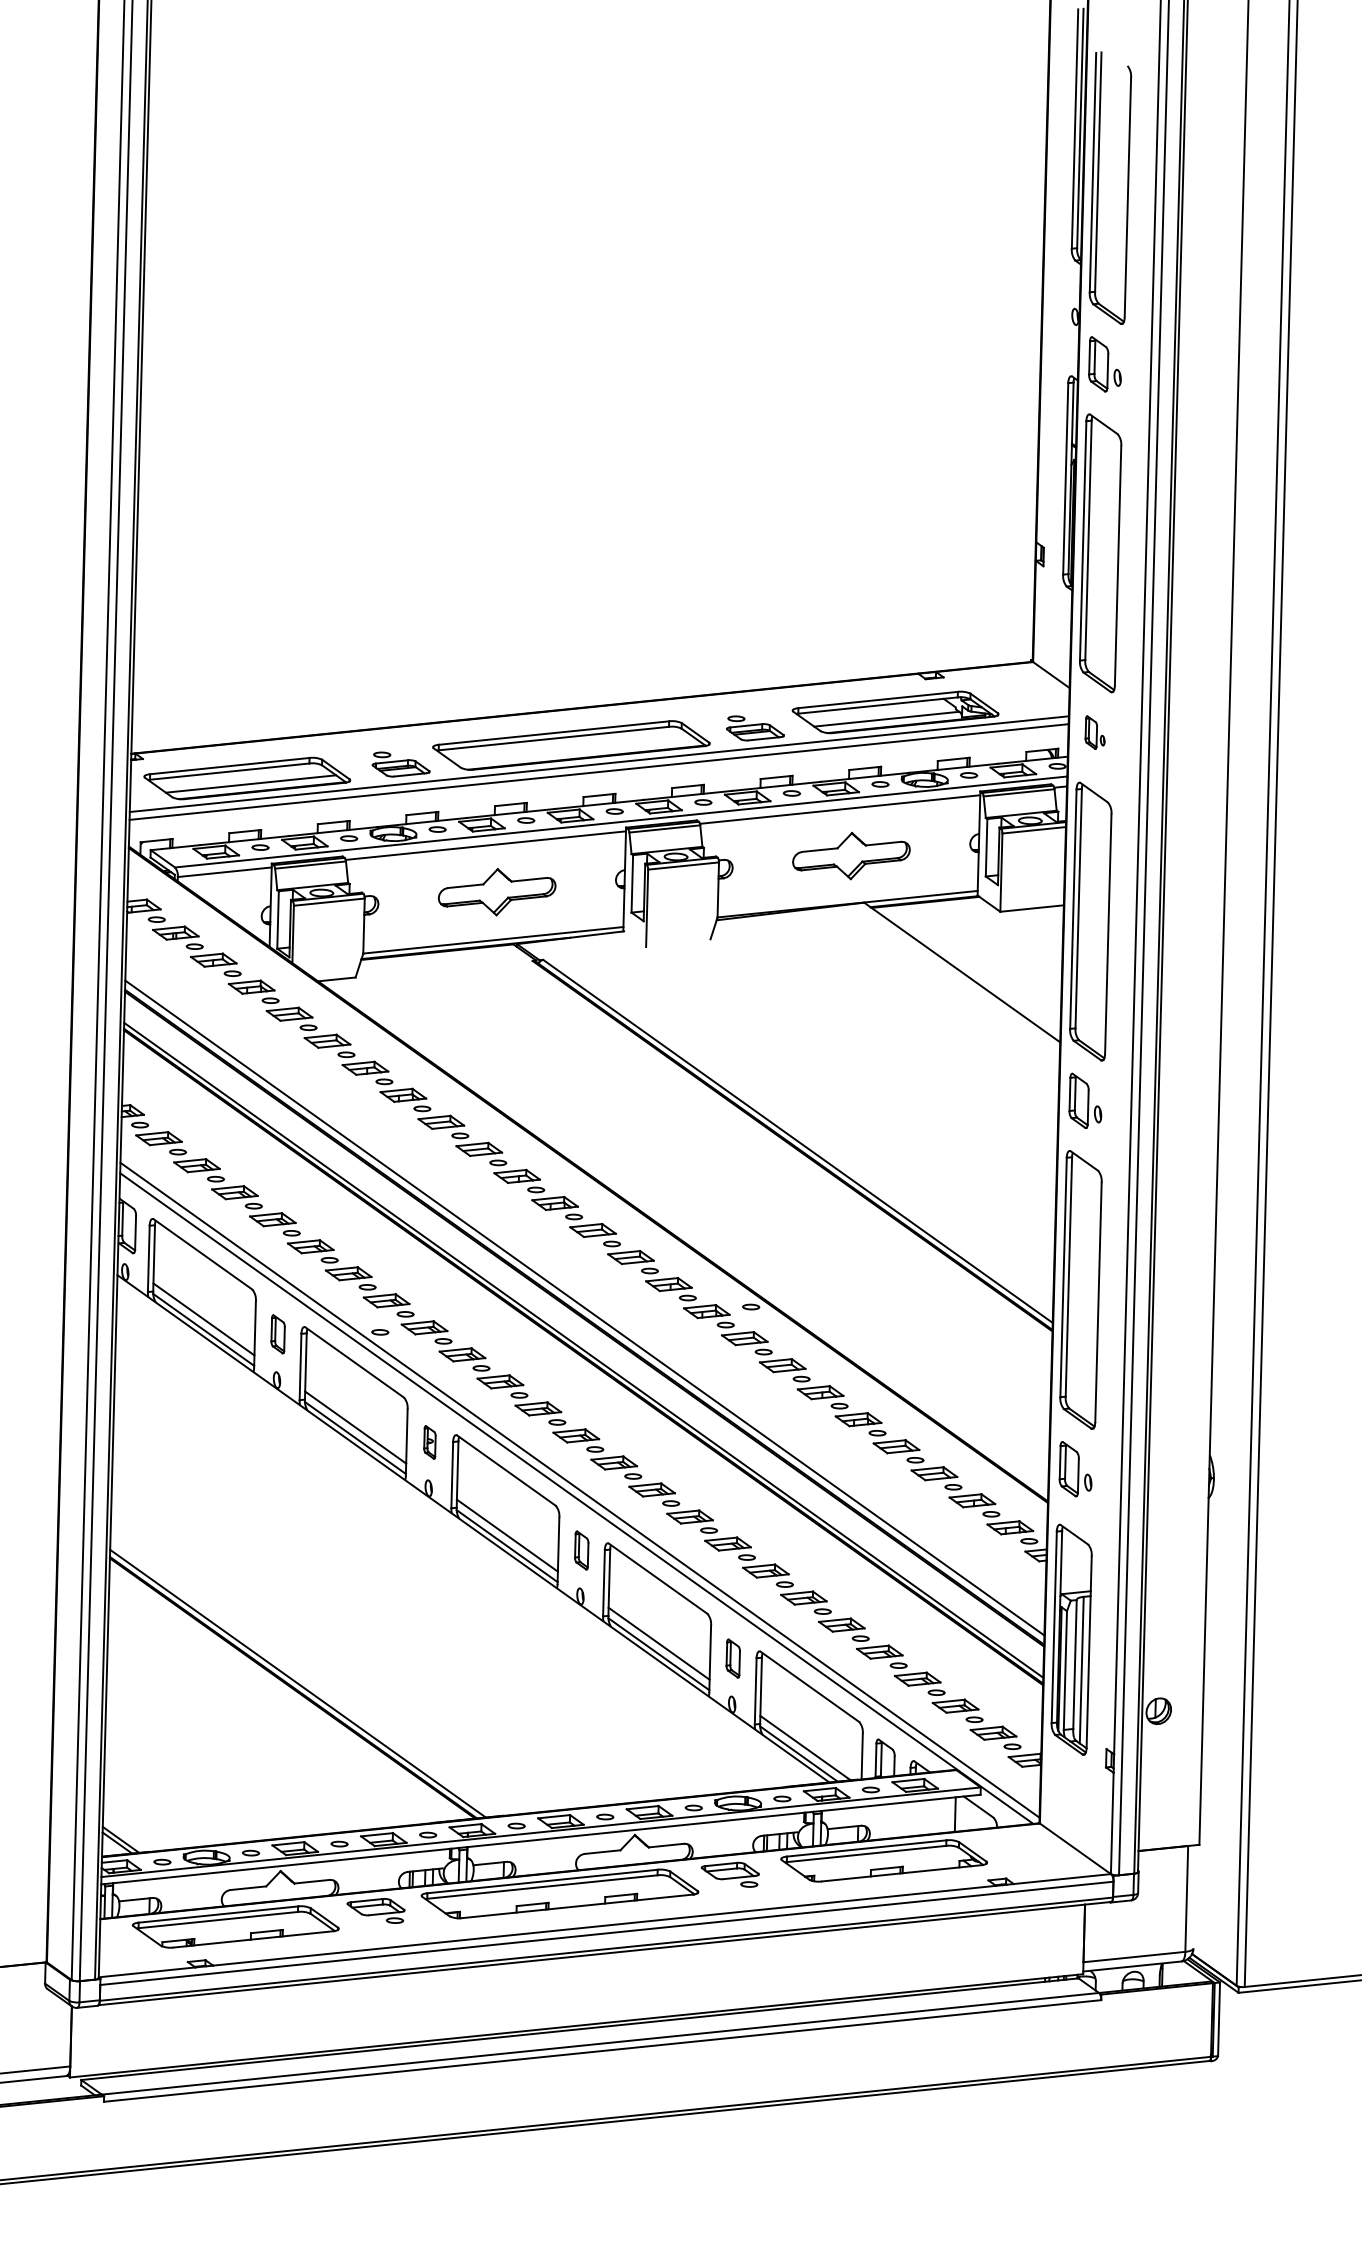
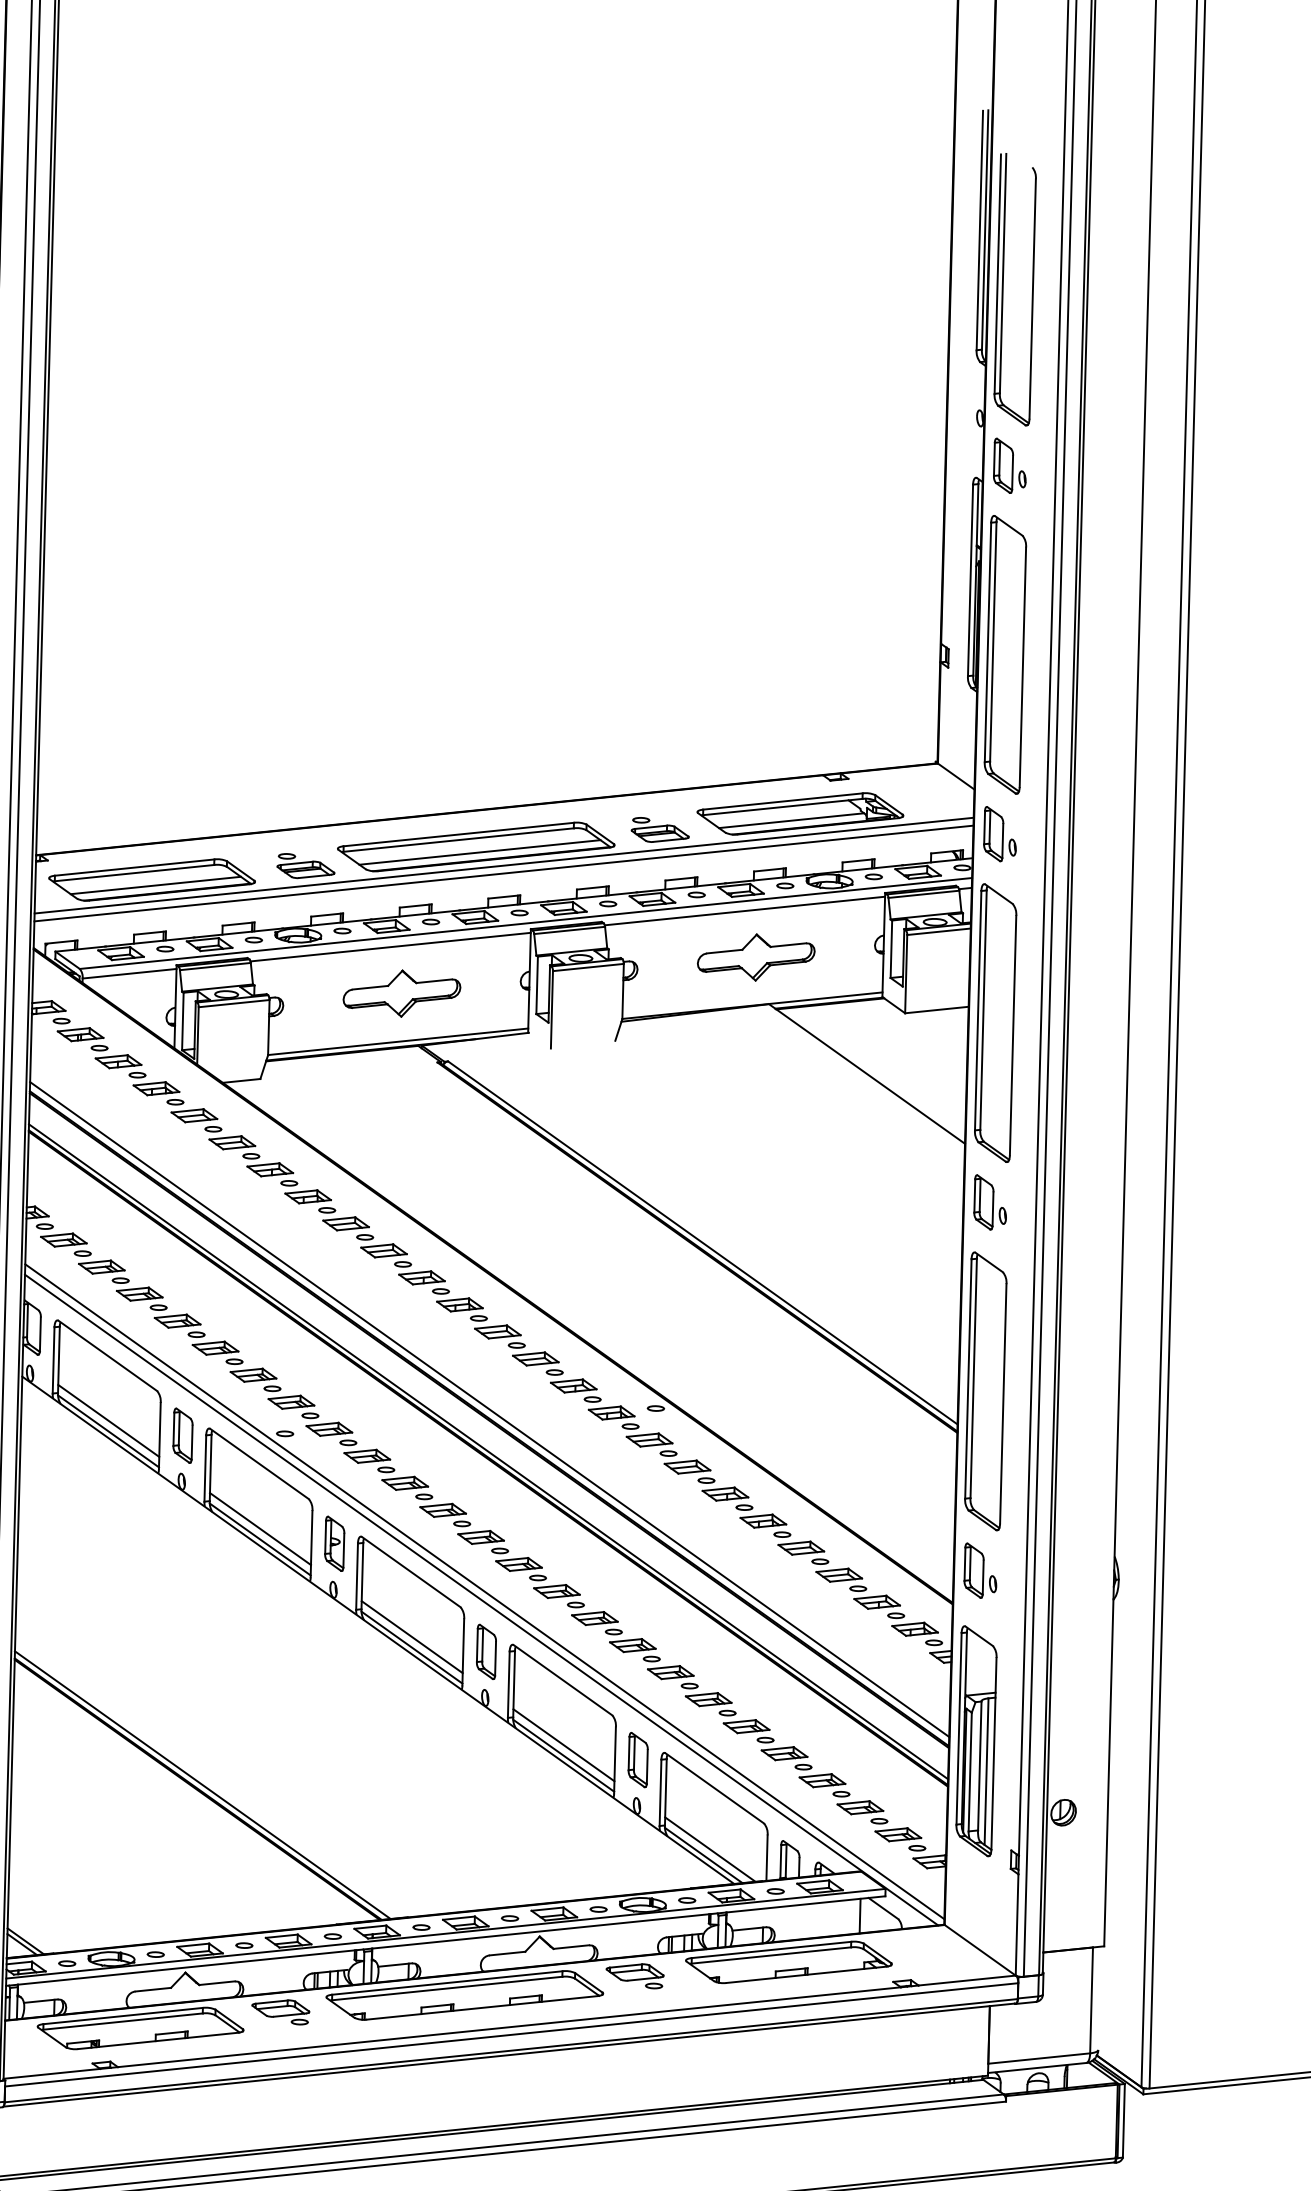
part: (1094, 732) -> (999, 833), size x1.67
line: (574, 750) -> (479, 851), added
part: (277, 1334) -> (182, 1435), size x1.43
part: (429, 1442) -> (334, 1543), size x1.67
part: (581, 1550) -> (486, 1651), size x1.43
part: (732, 1658) -> (637, 1759), size x1.43

